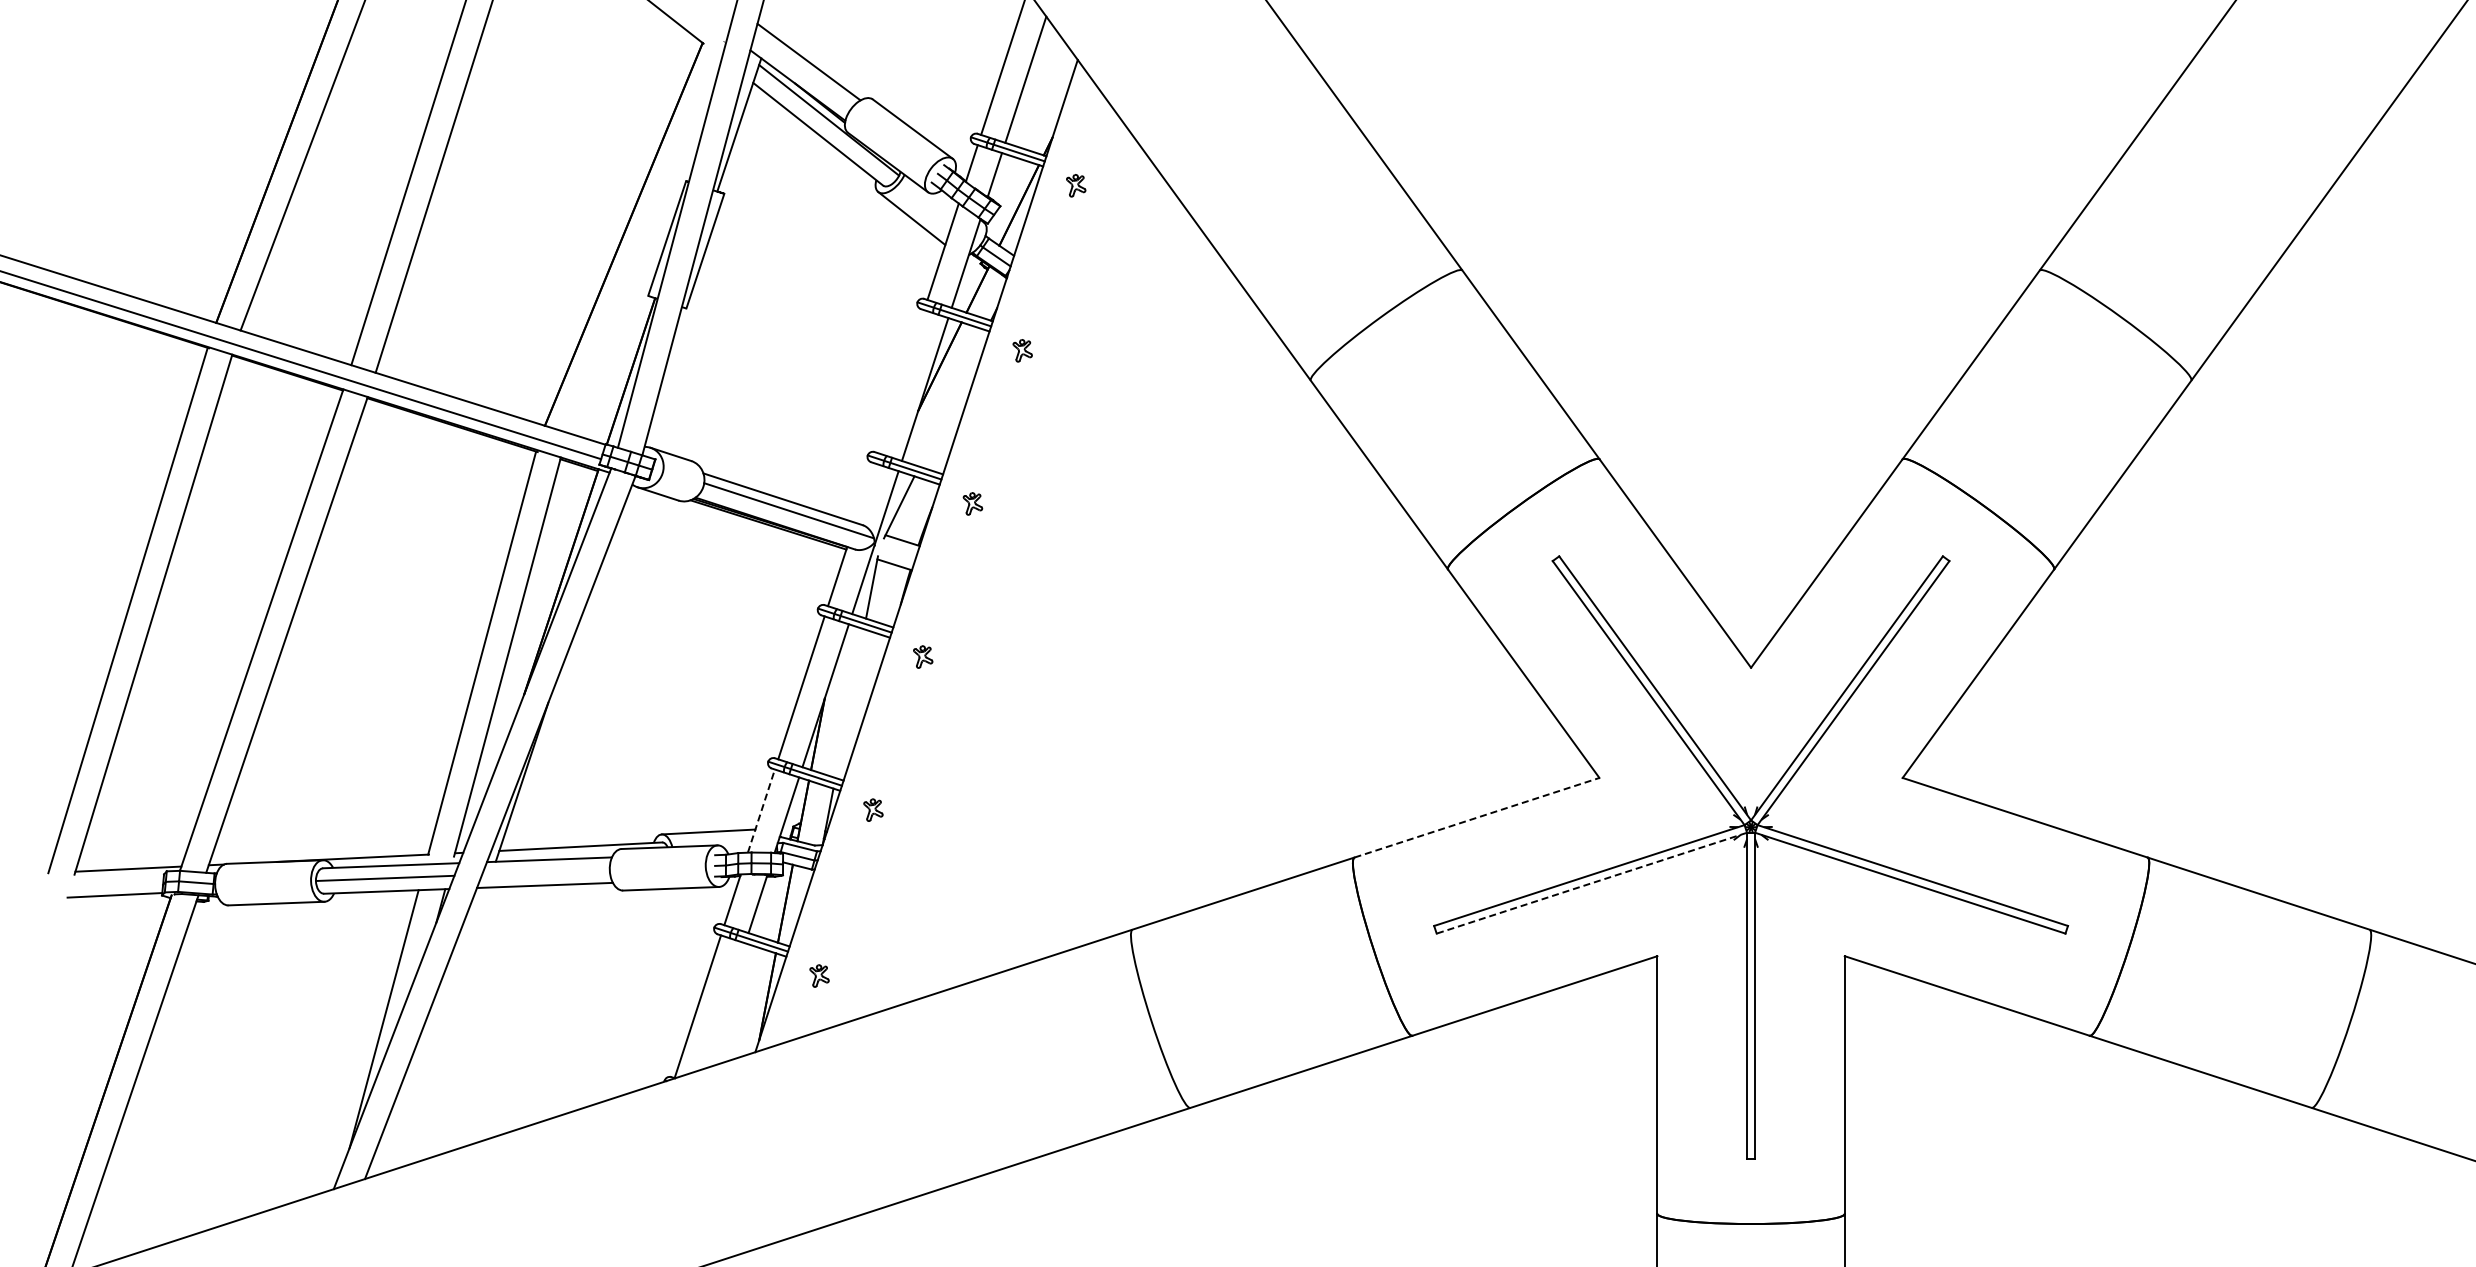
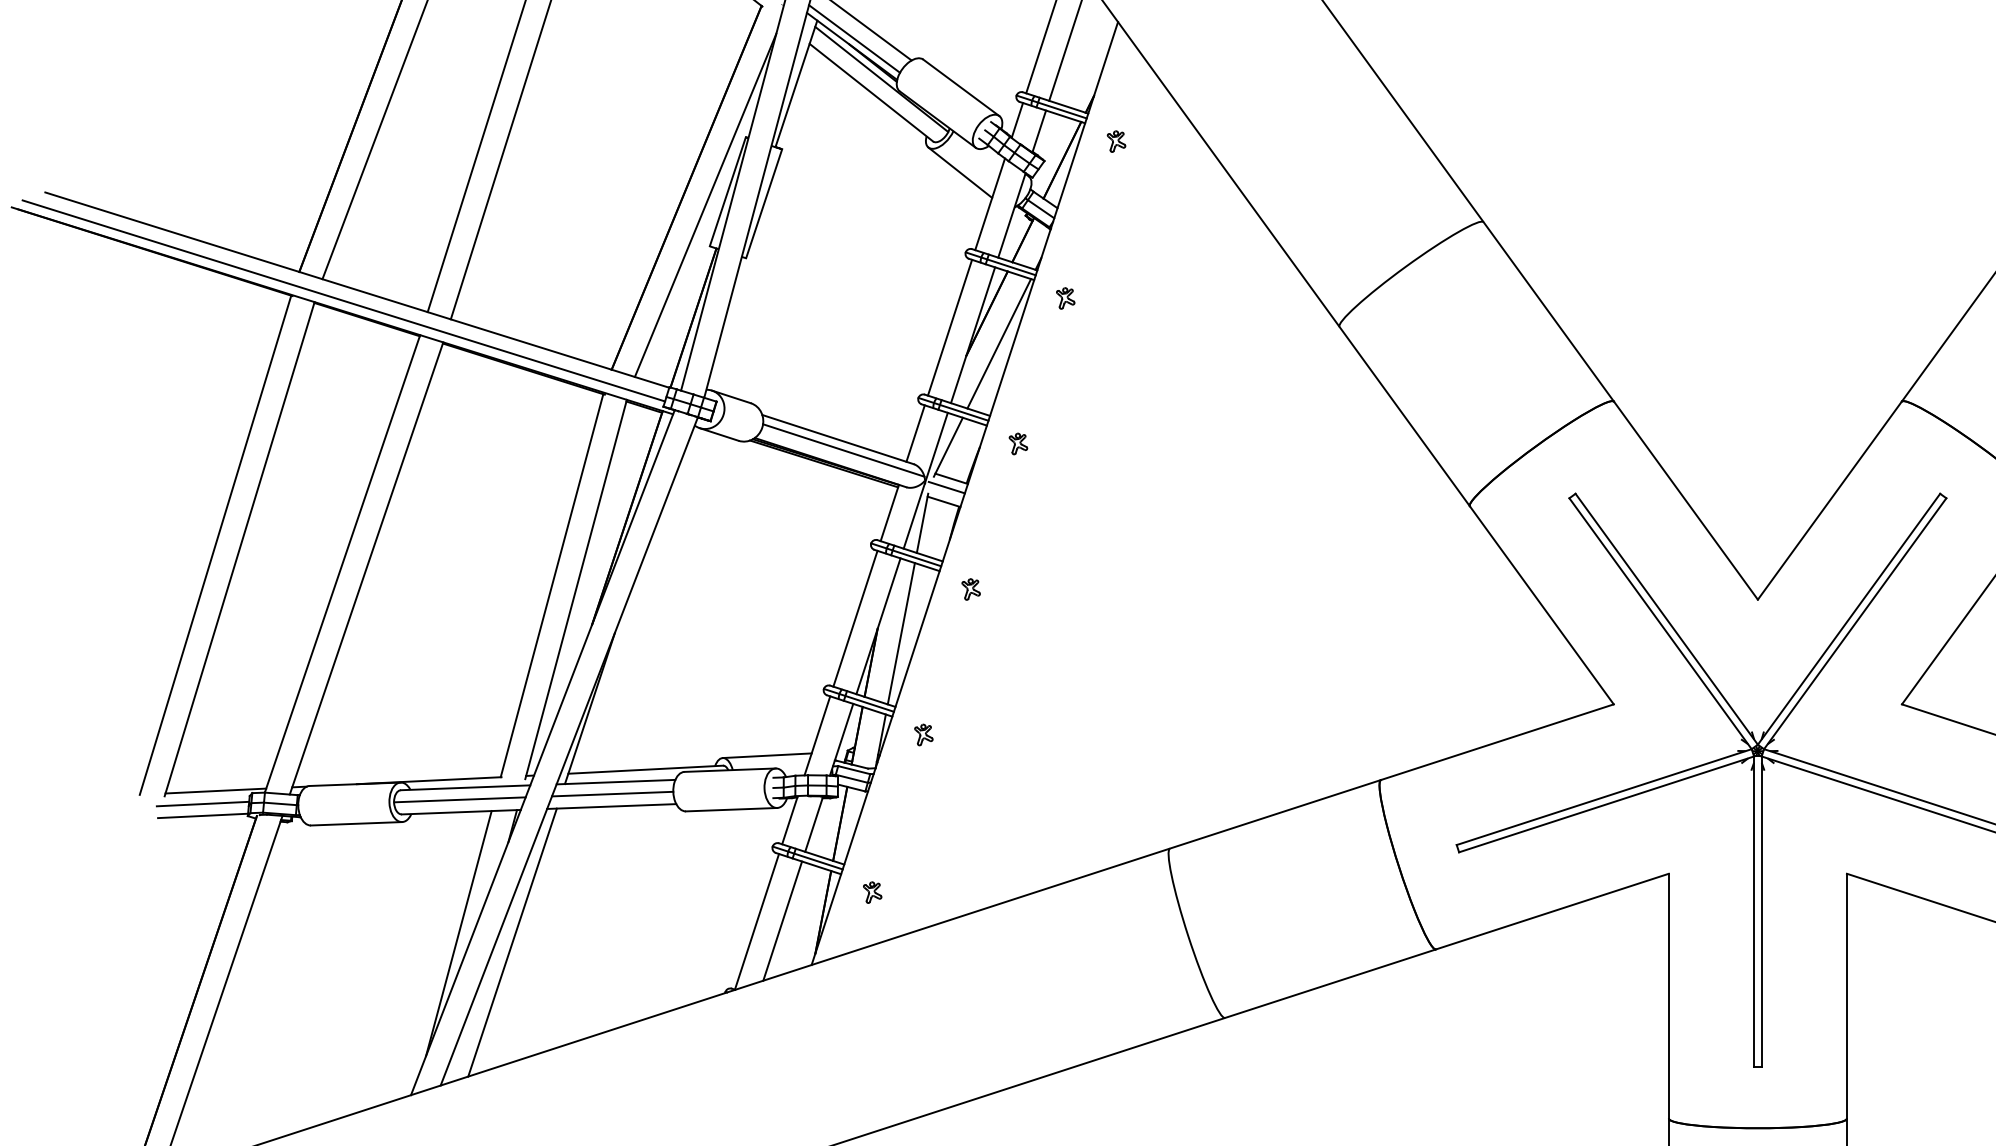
line: (800, 77) -> (854, 38), added
line: (643, 252) -> (705, 205), added
line: (900, 381) -> (949, 327), added
line: (952, 398) -> (998, 343), added
line: (864, 492) -> (915, 433), added
line: (897, 549) -> (946, 487), added
line: (849, 703) -> (901, 633), added
line: (761, 811) -> (817, 736), dashed -> solid
line: (1476, 817) -> (1496, 741), dashed -> solid
line: (545, 871) -> (612, 793), added
line: (114, 882) -> (202, 803), added
line: (1591, 883) -> (1606, 804), dashed -> solid
line: (724, 1005) -> (782, 920), added
line: (440, 1028) -> (512, 942), added

